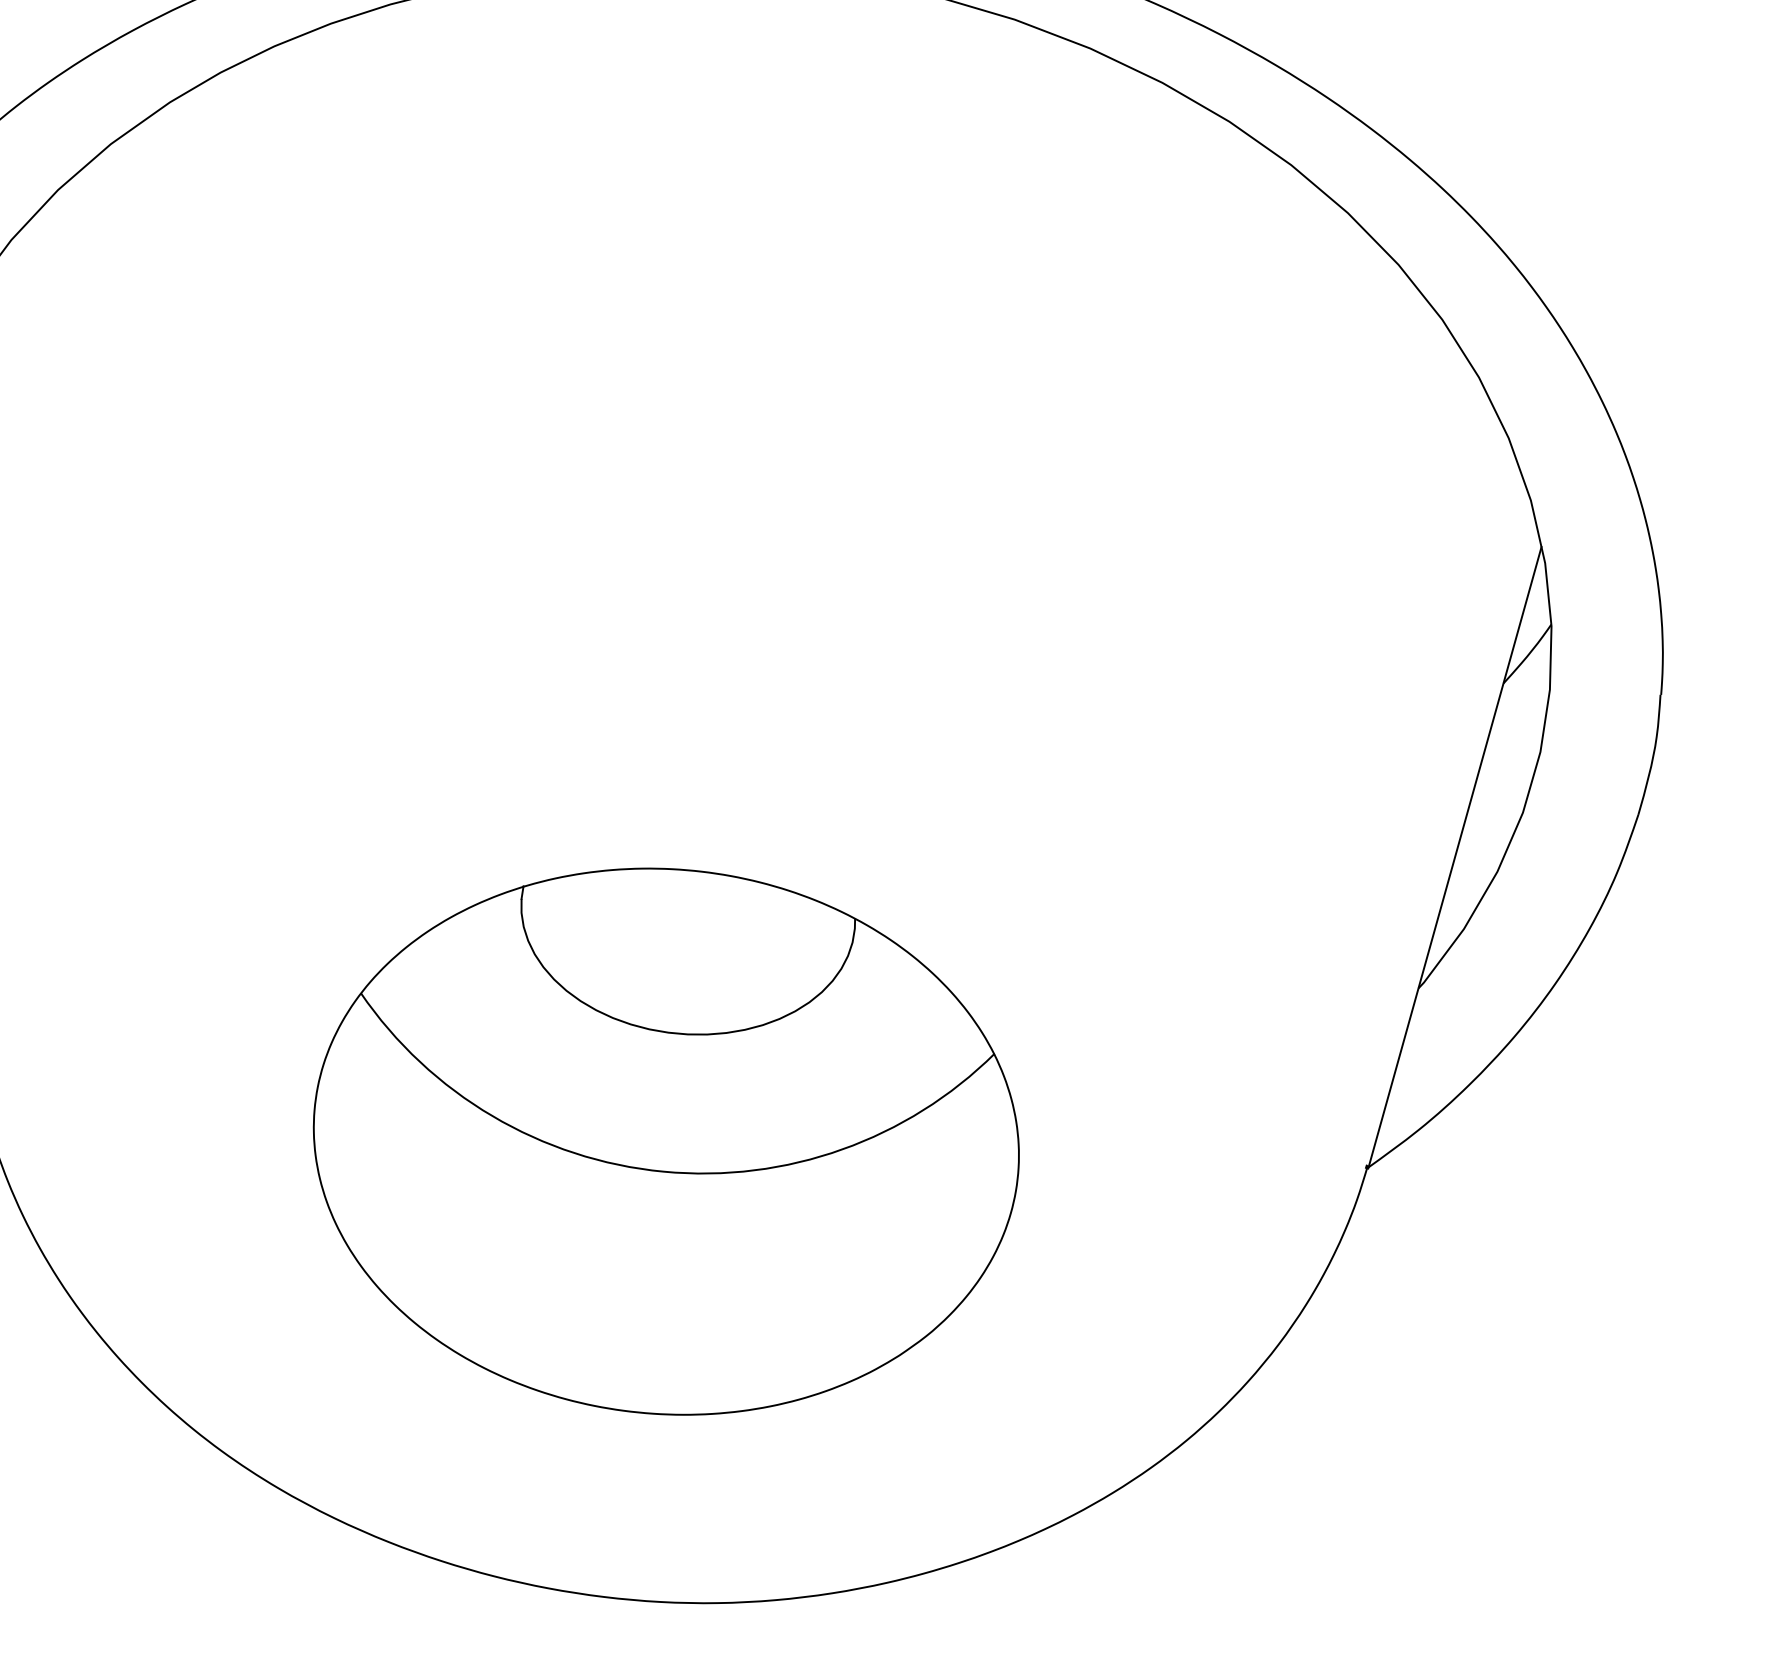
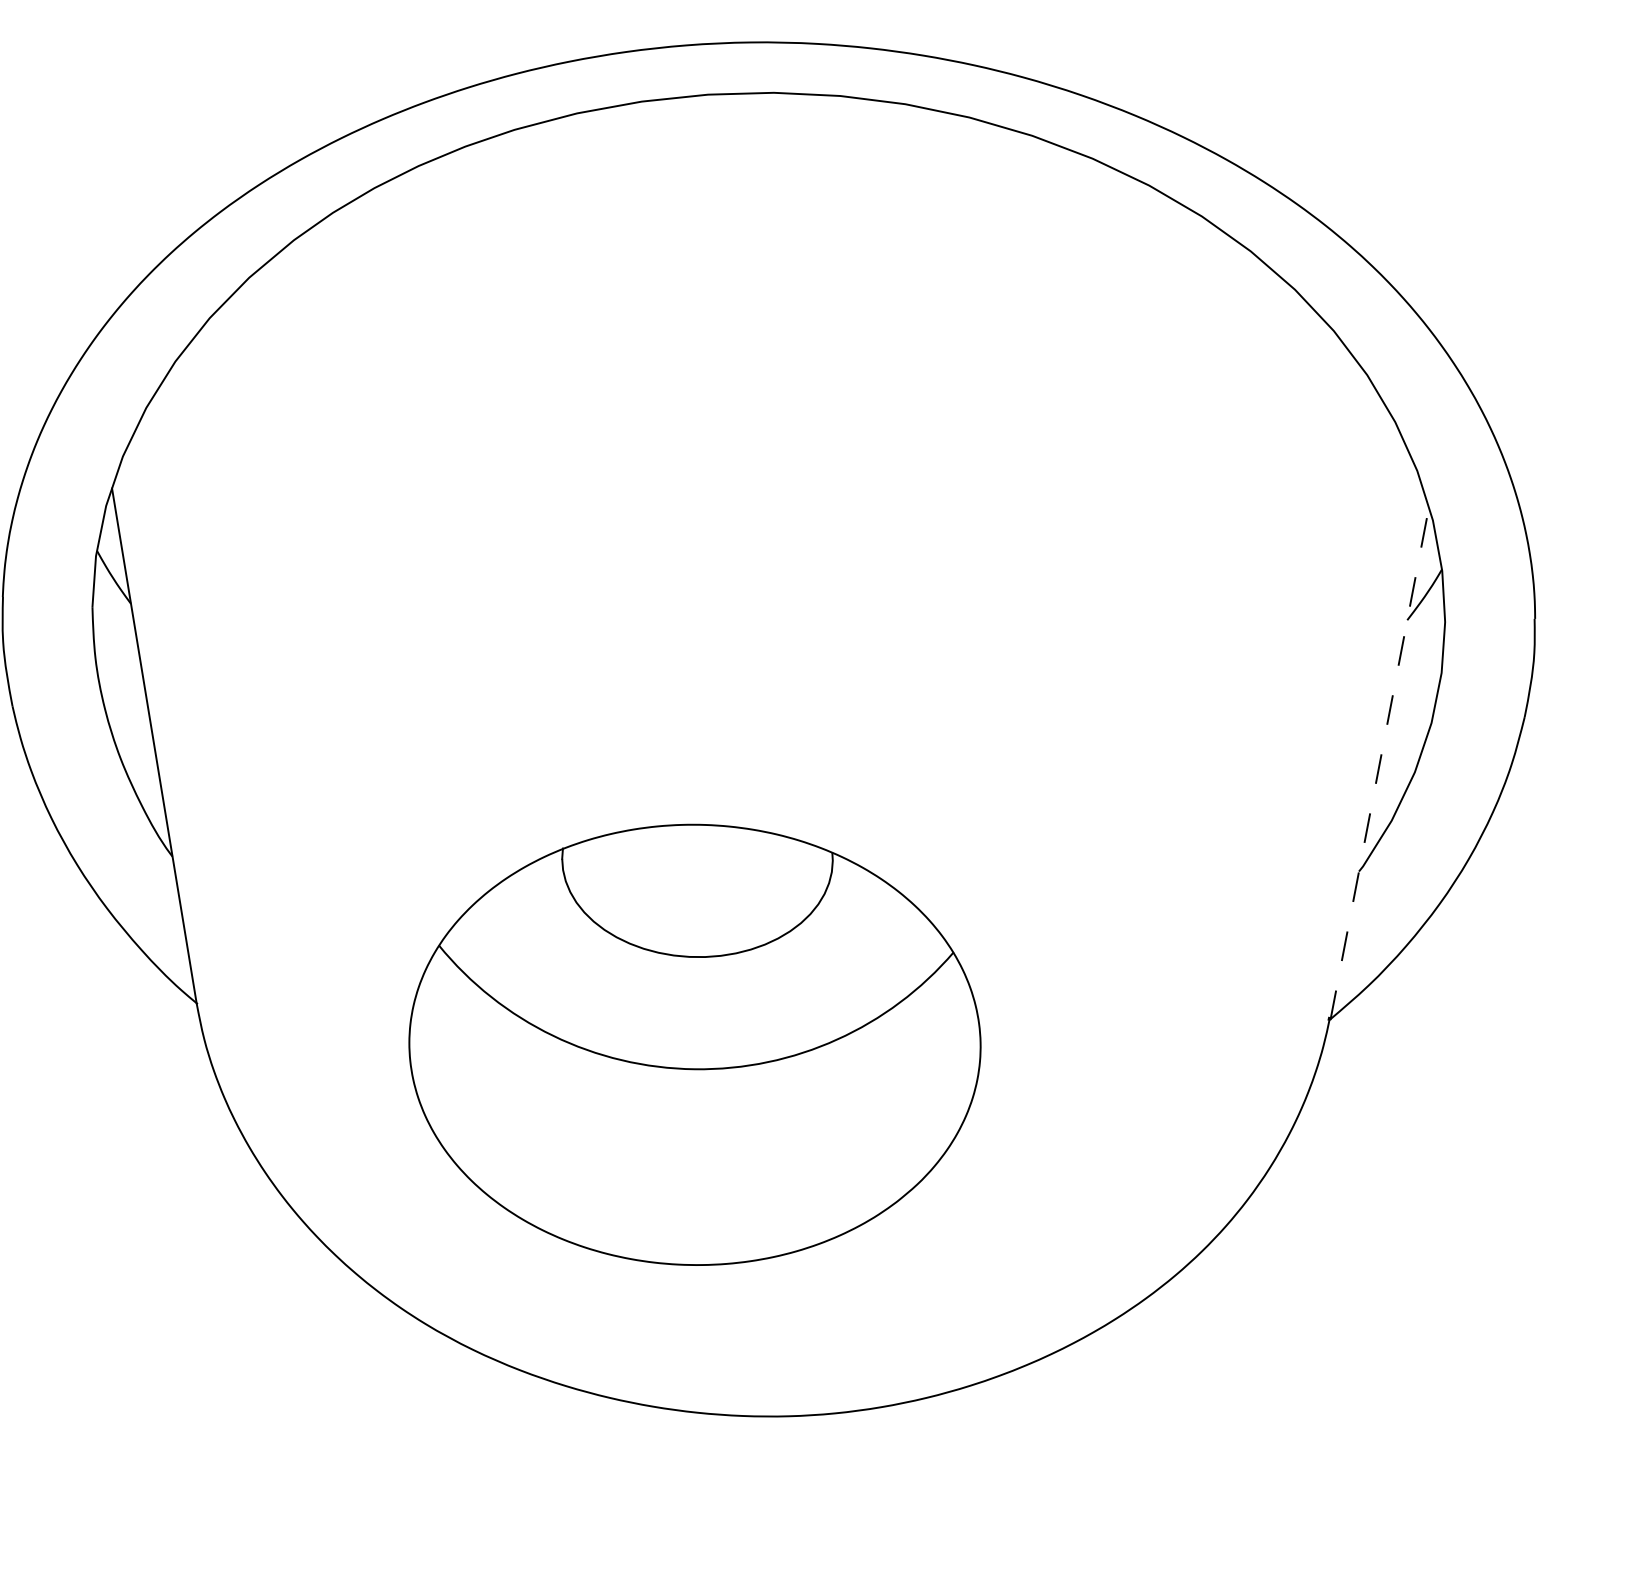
line: (1454, 857) -> (1379, 763), solid -> dashed
part: (665, 1141) -> (694, 1044), moved

